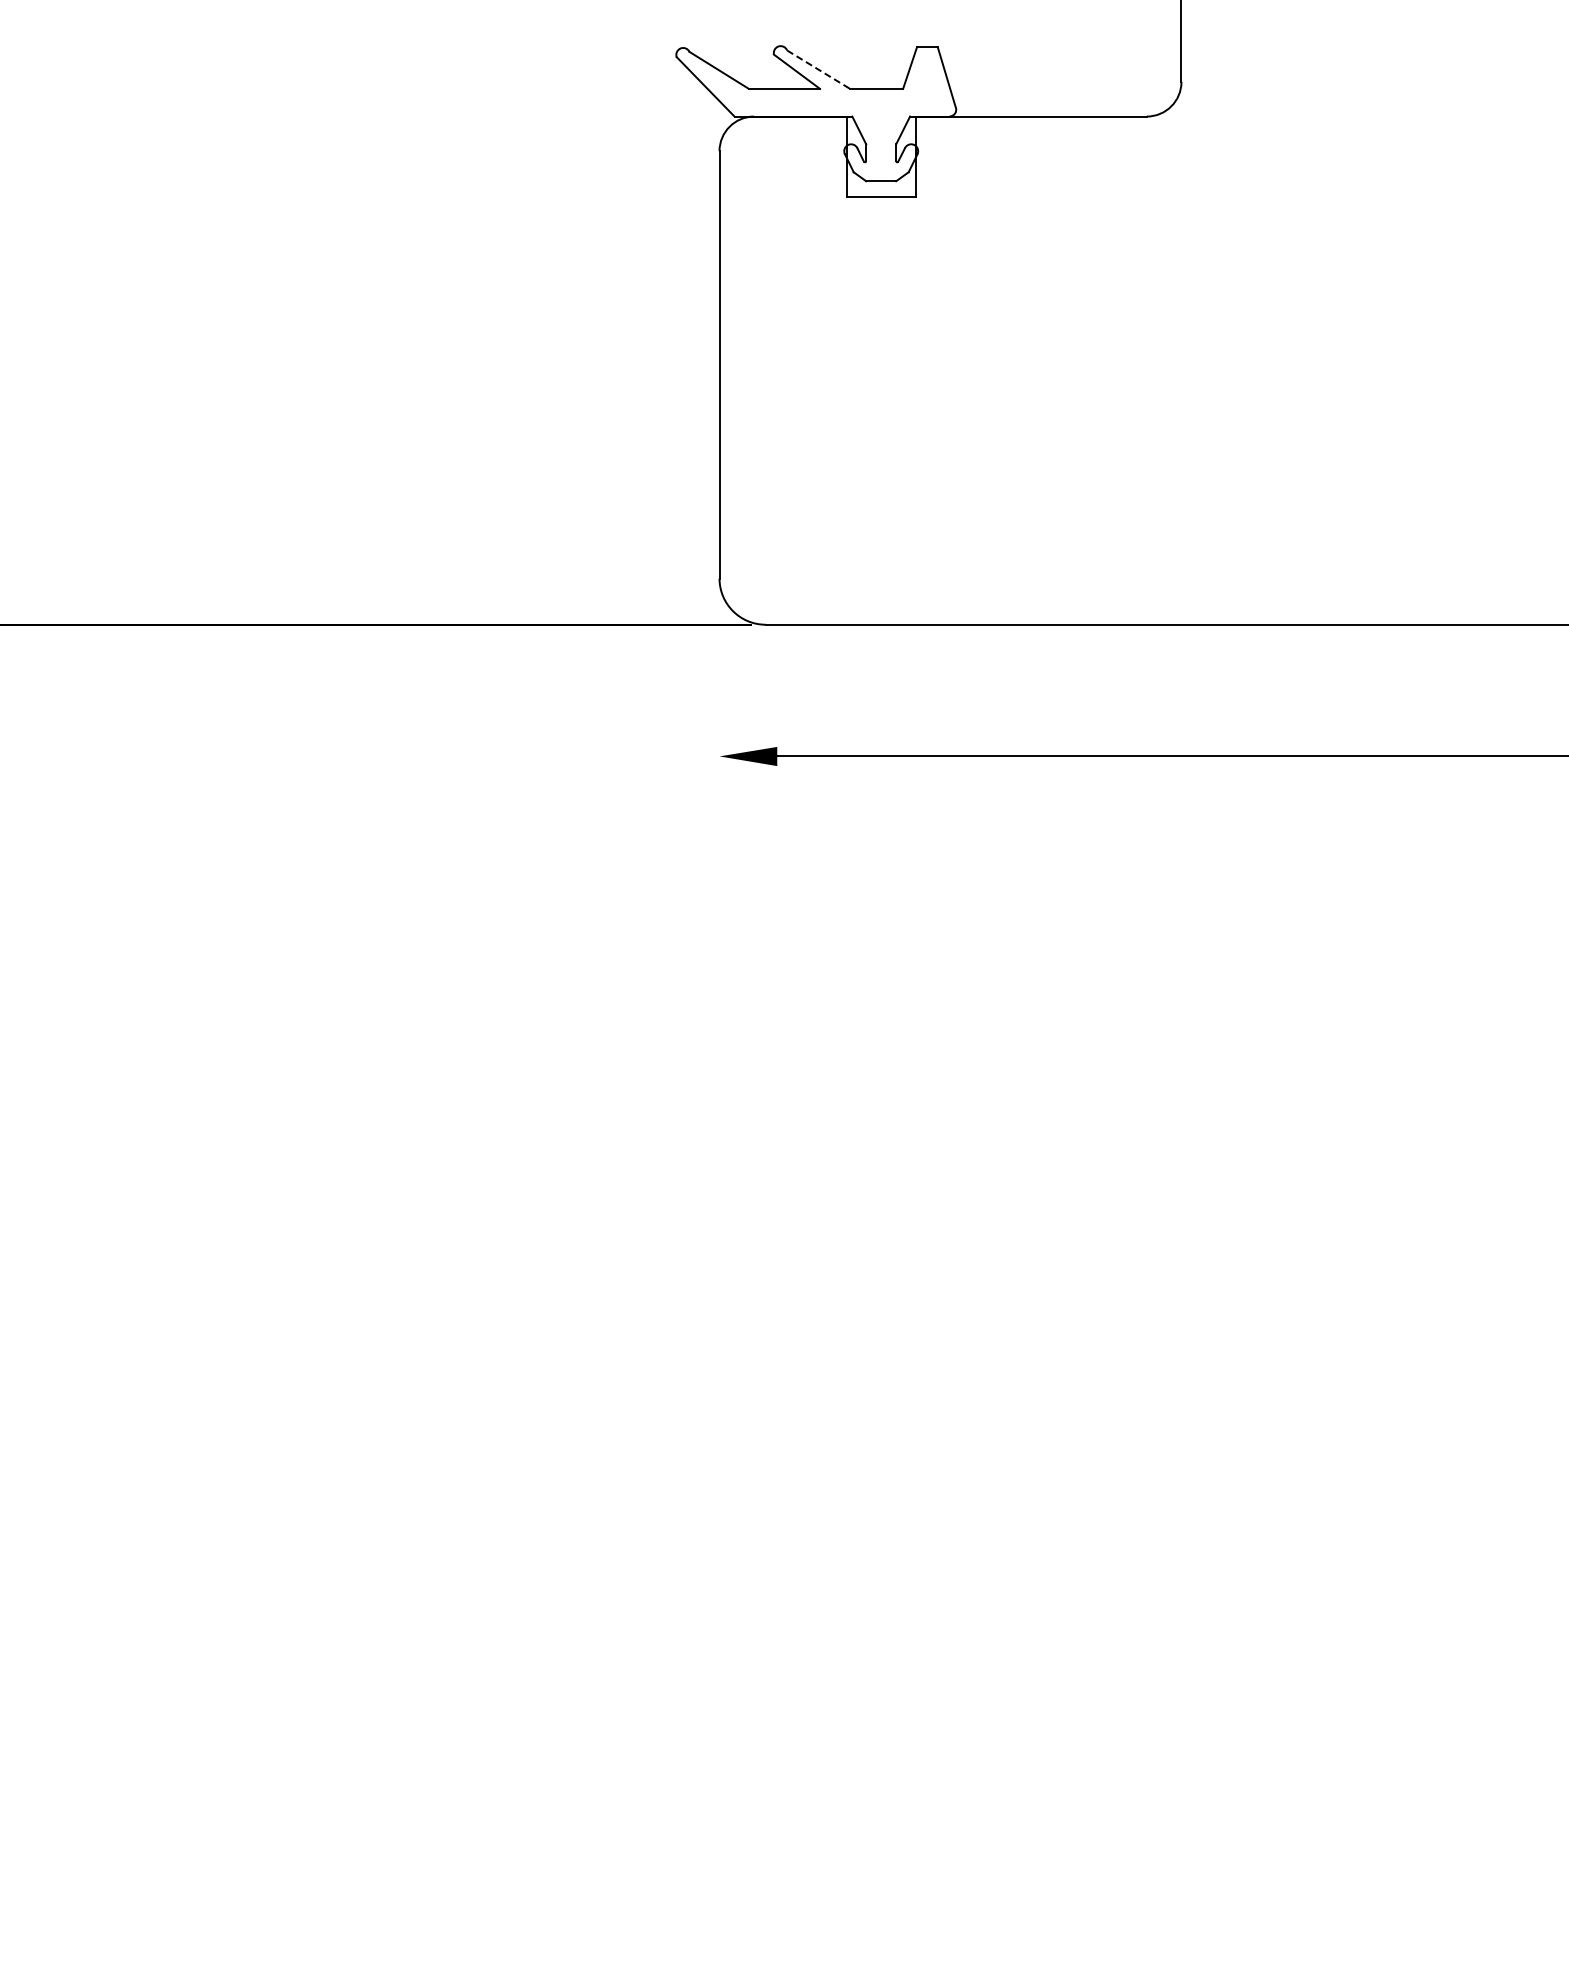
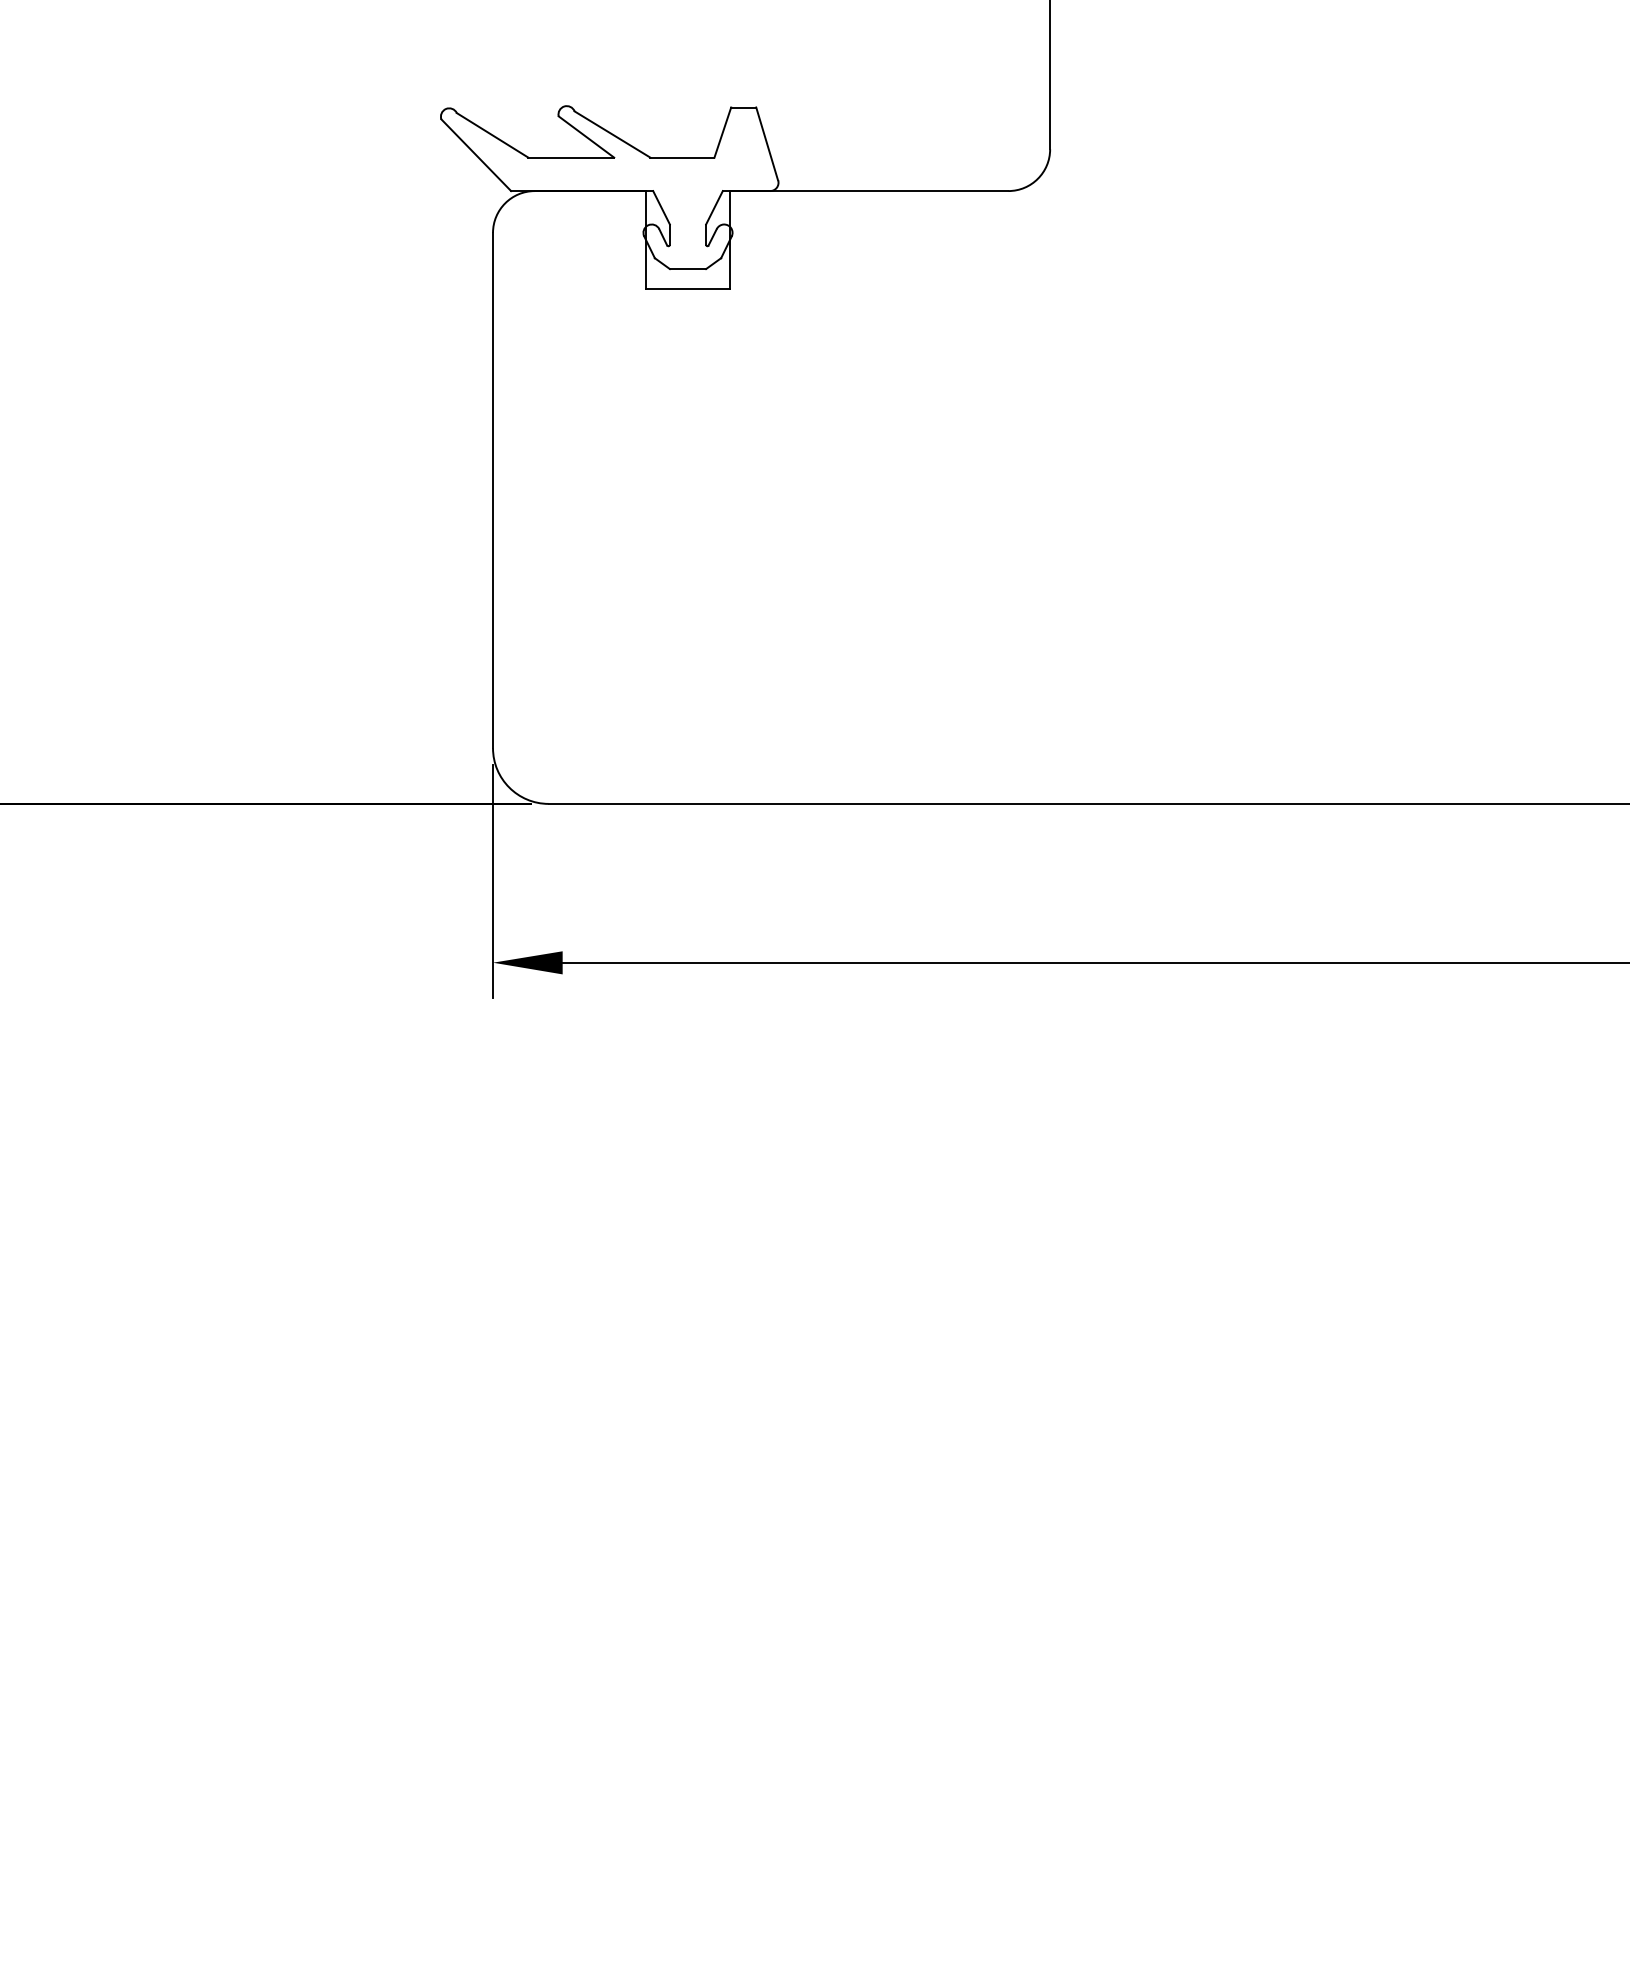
line: (818, 69) -> (612, 134), dashed -> solid
line: (719, 688) -> (492, 880), added

